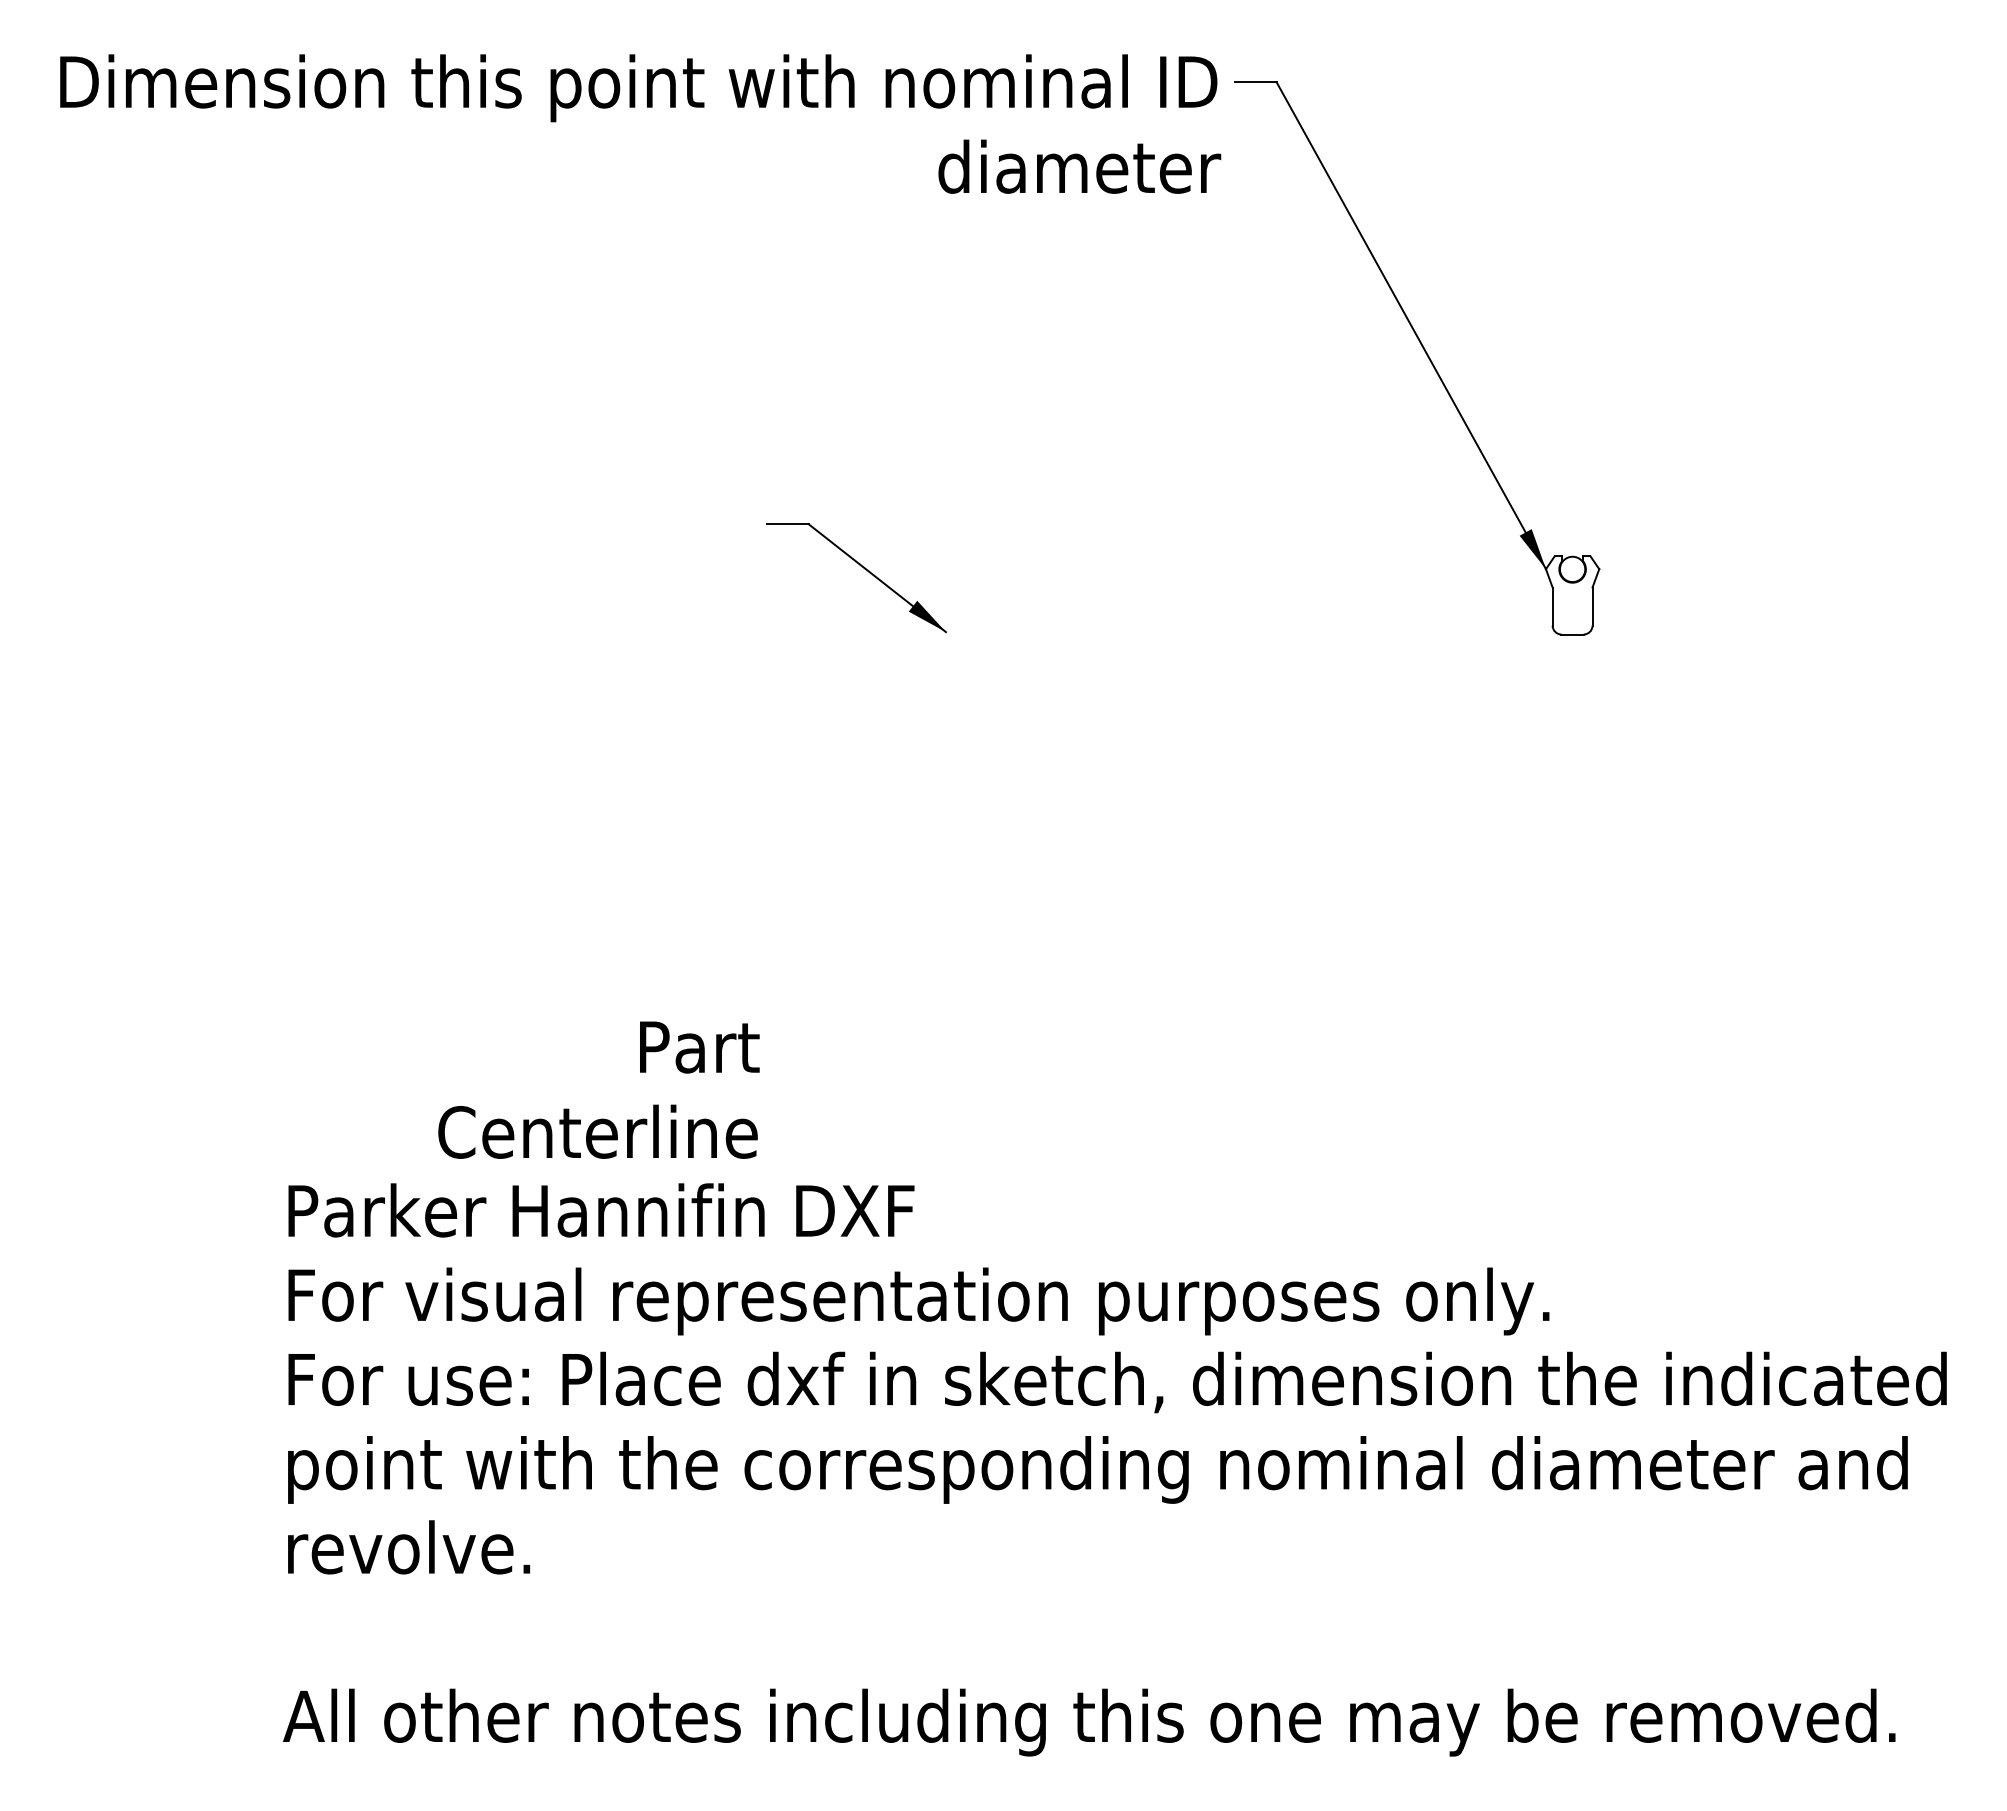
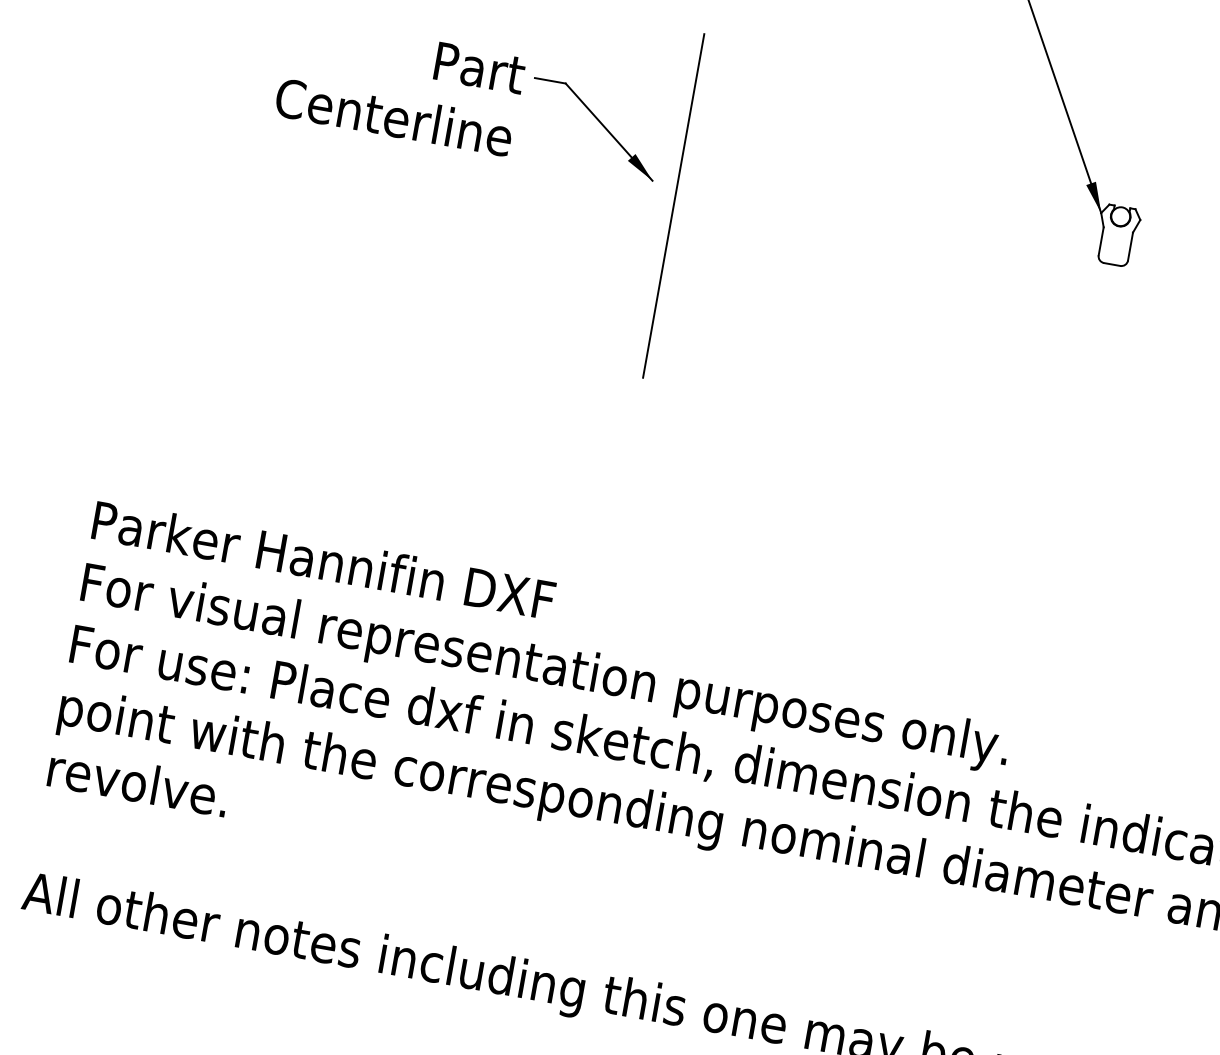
line: (979, 660) -> (673, 206), added
text: (598, 1089) -> (400, 86), moved

